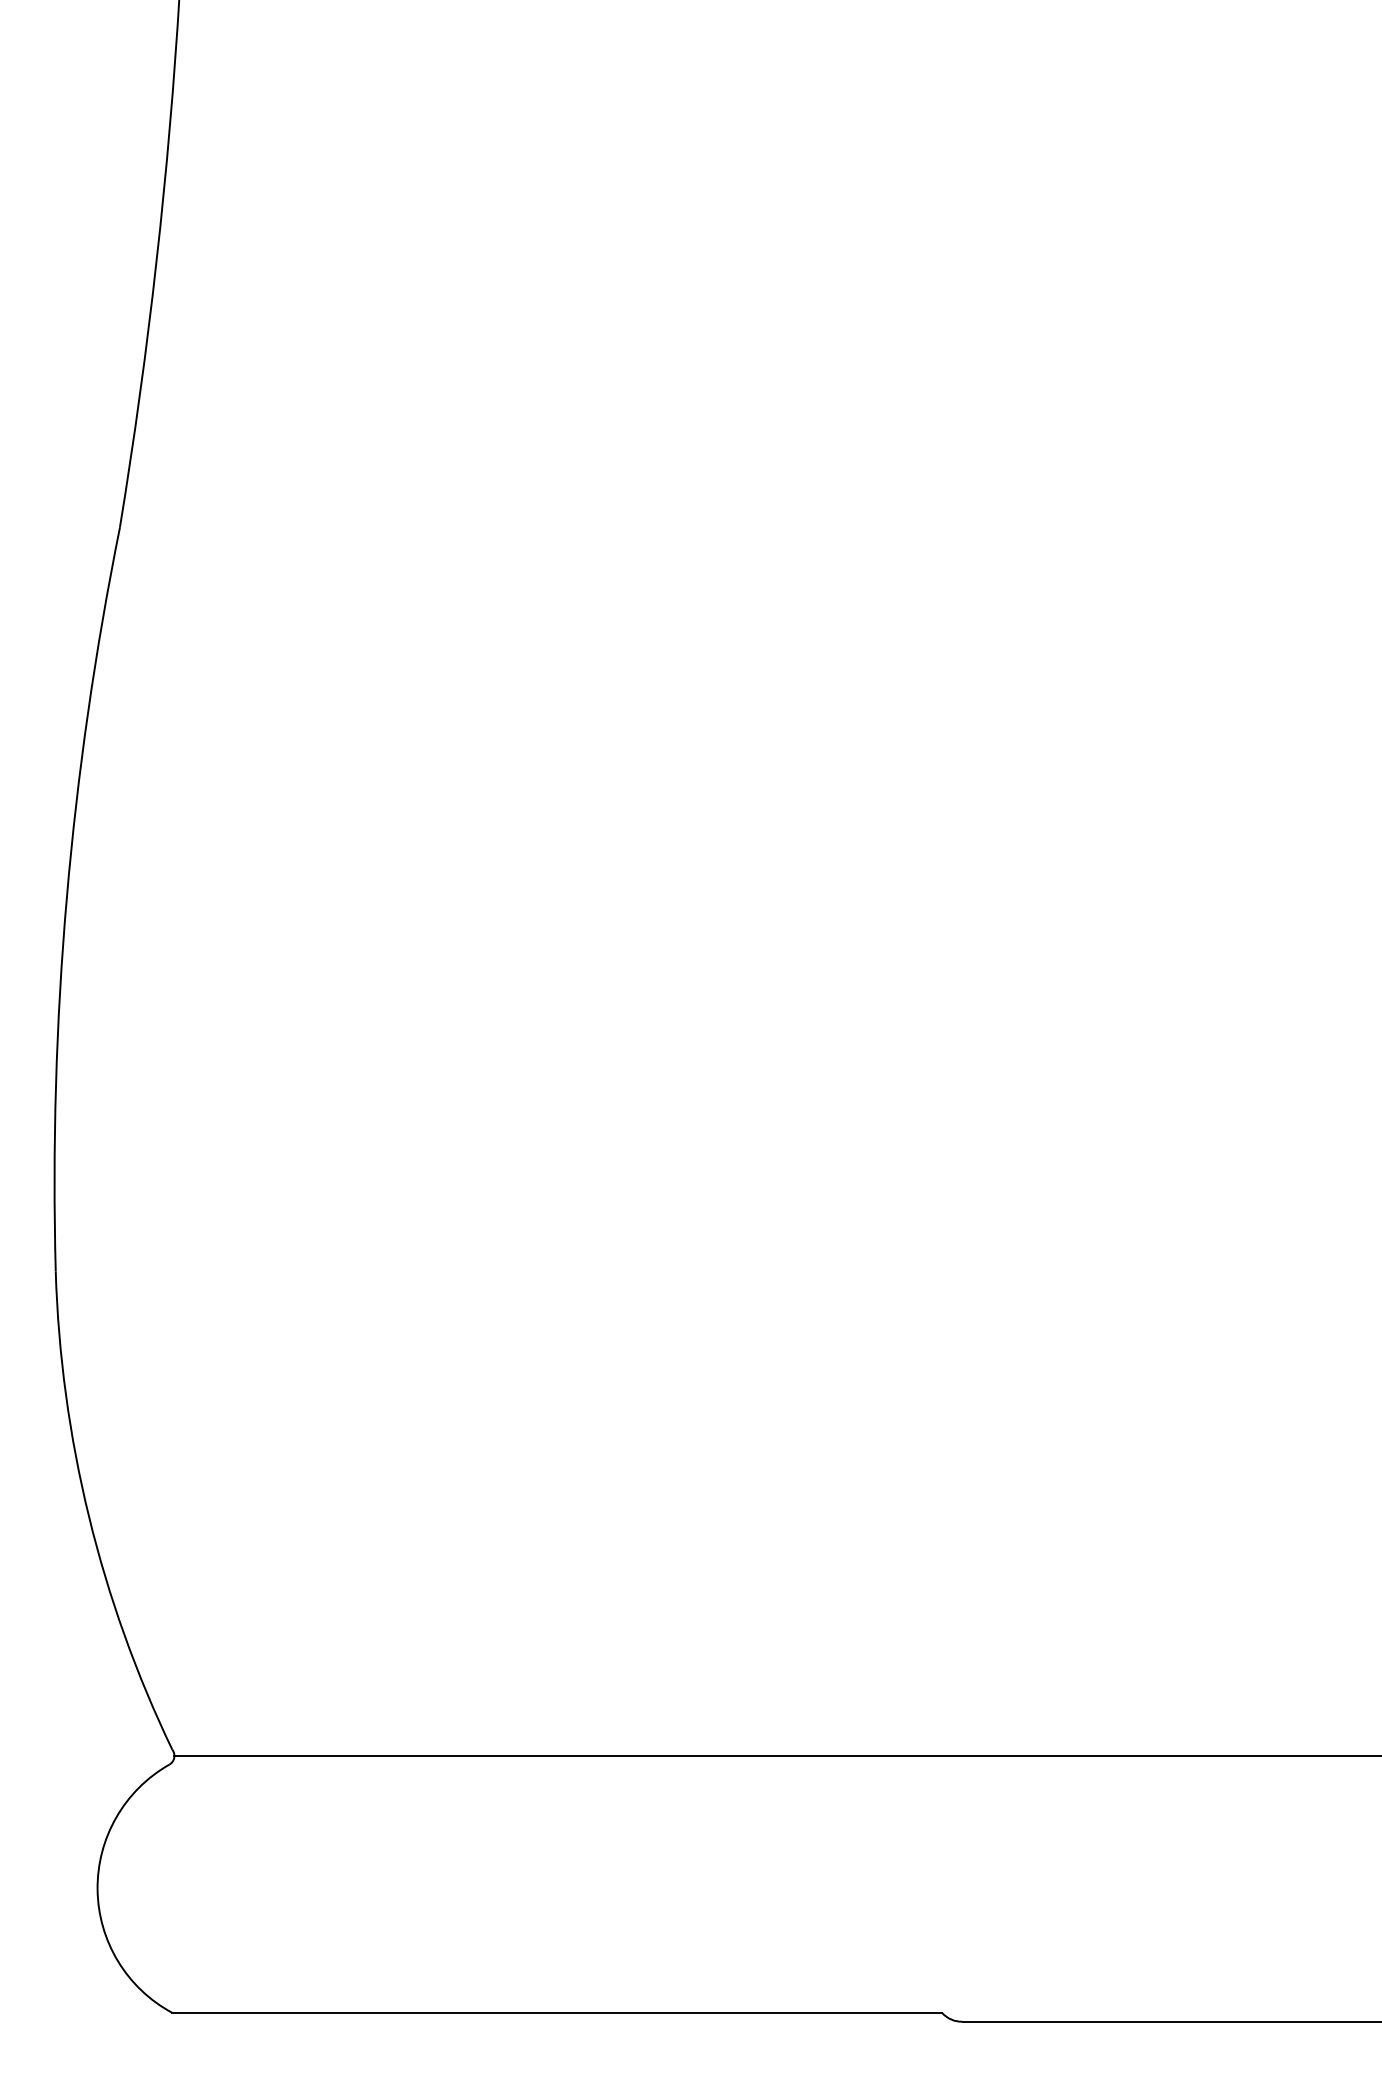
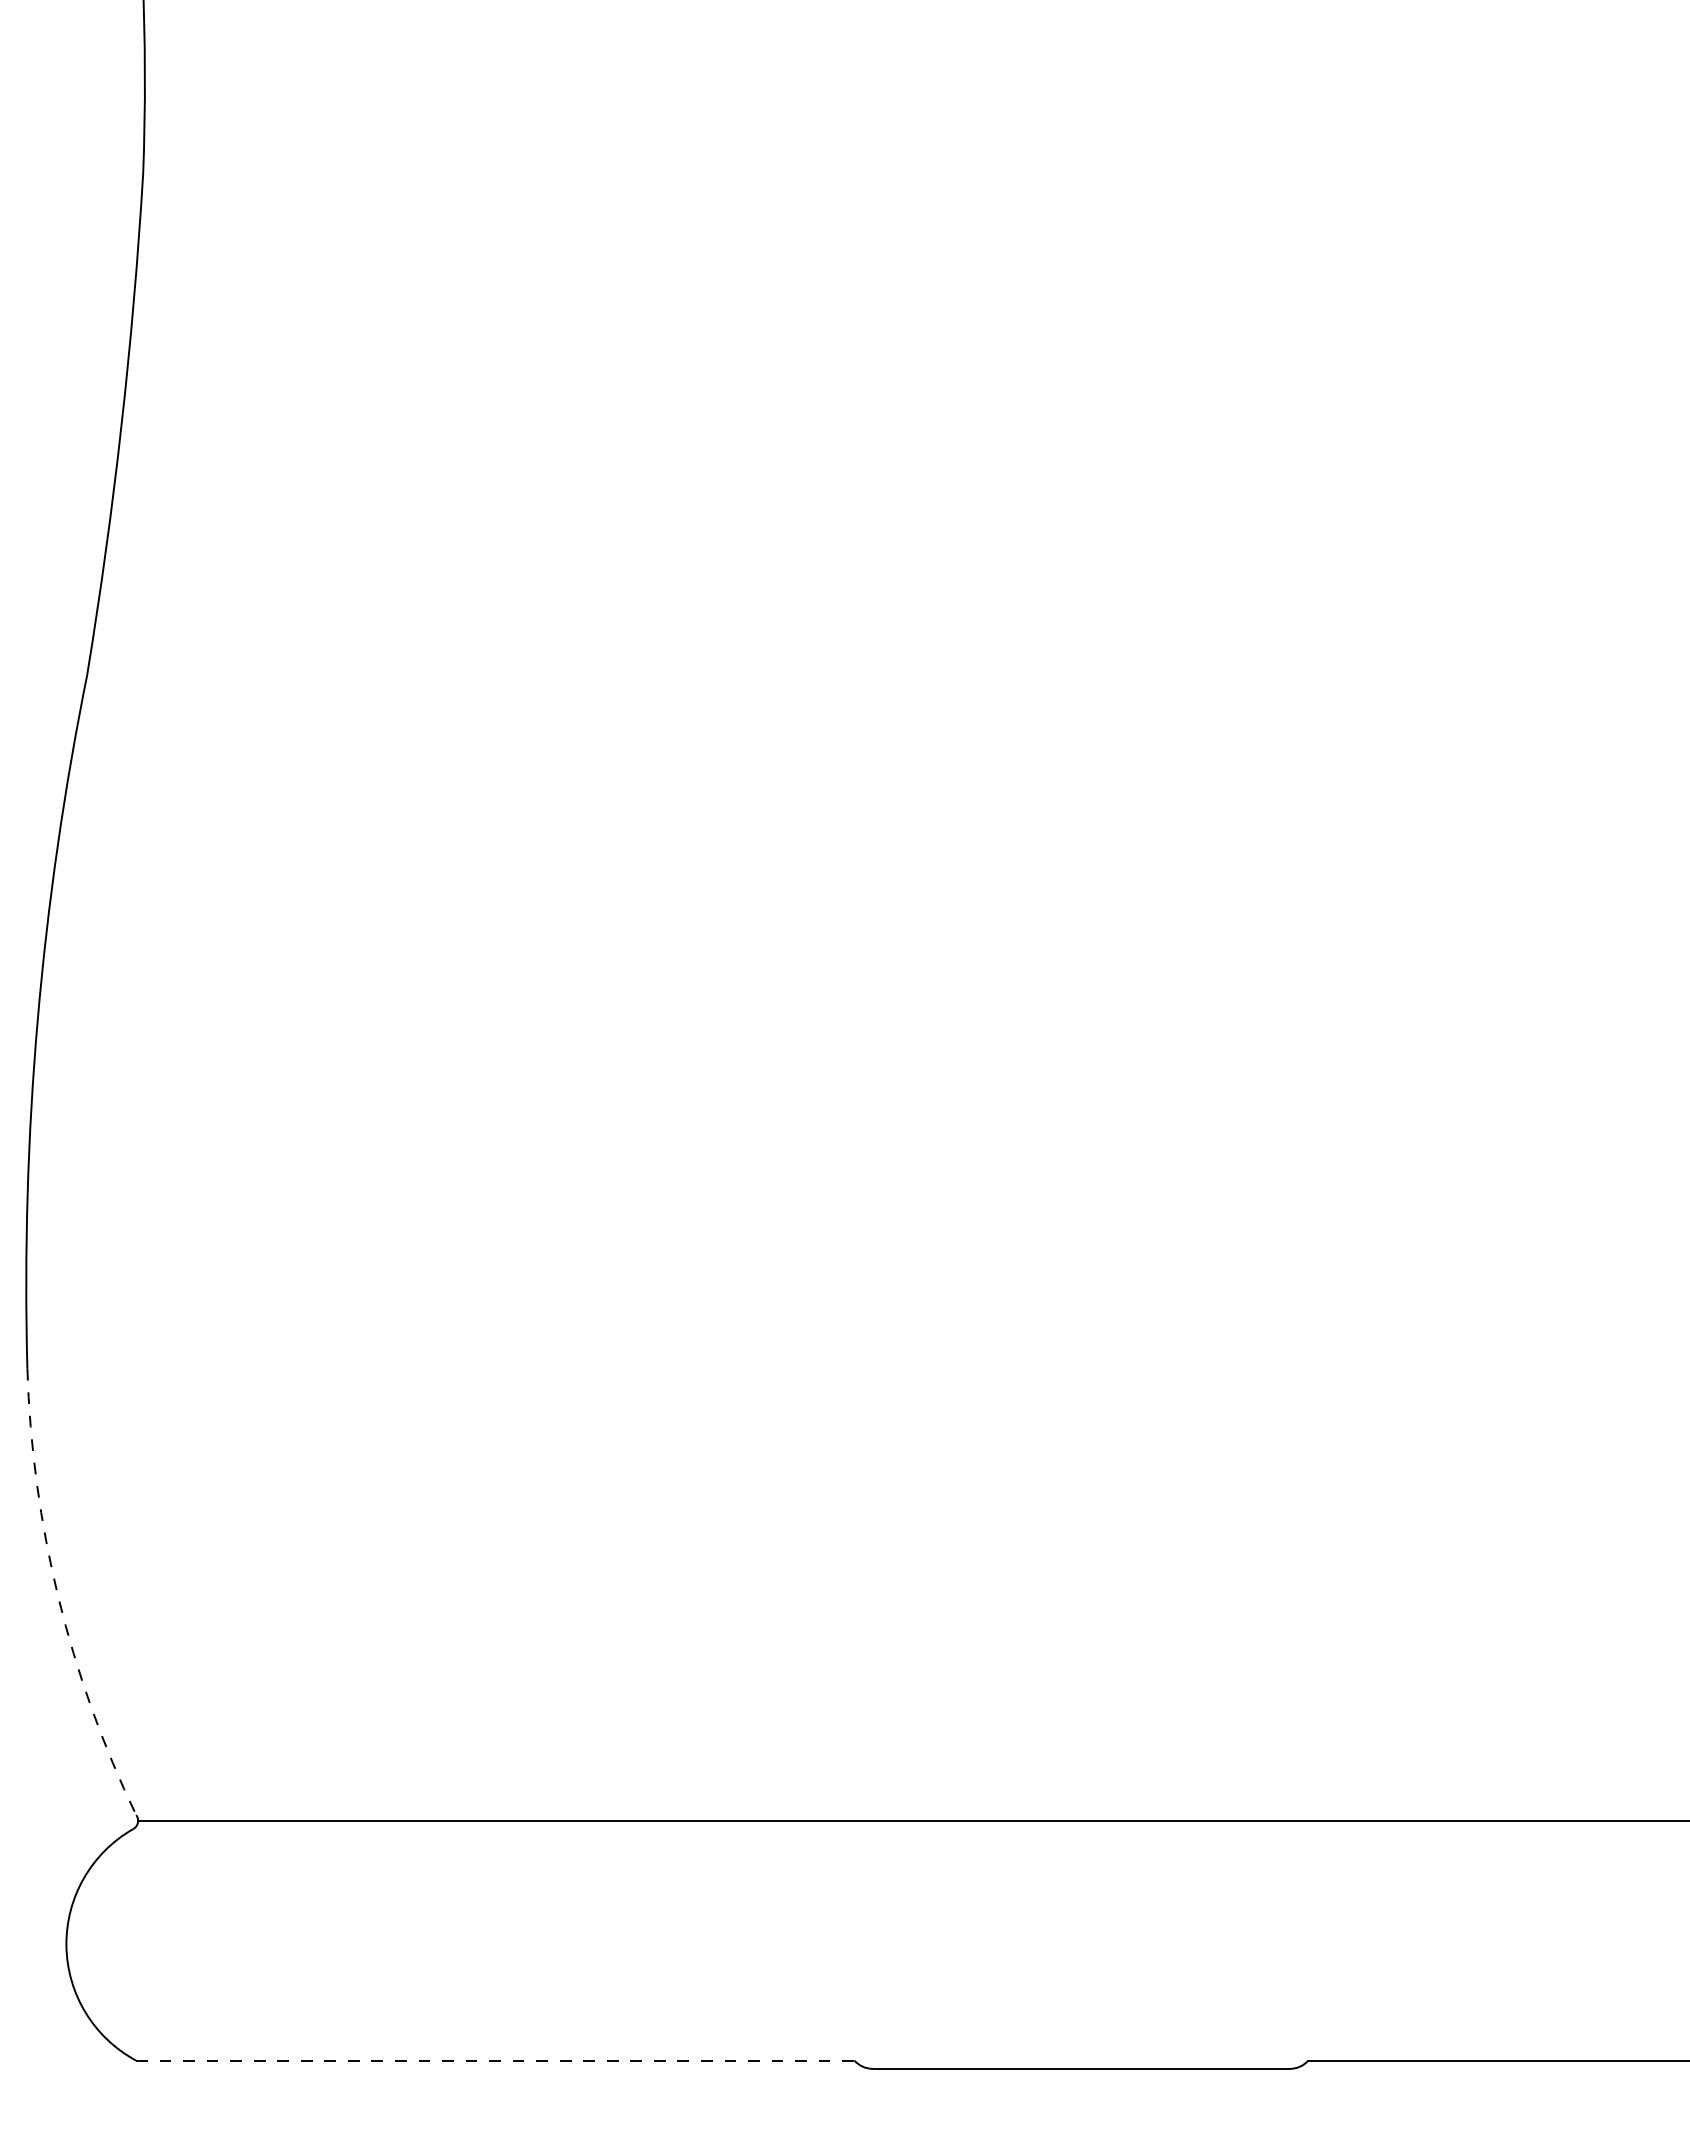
arc: (89, 1516) -> (58, 1597), solid -> dashed
line: (557, 2012) -> (495, 2060), solid -> dashed

